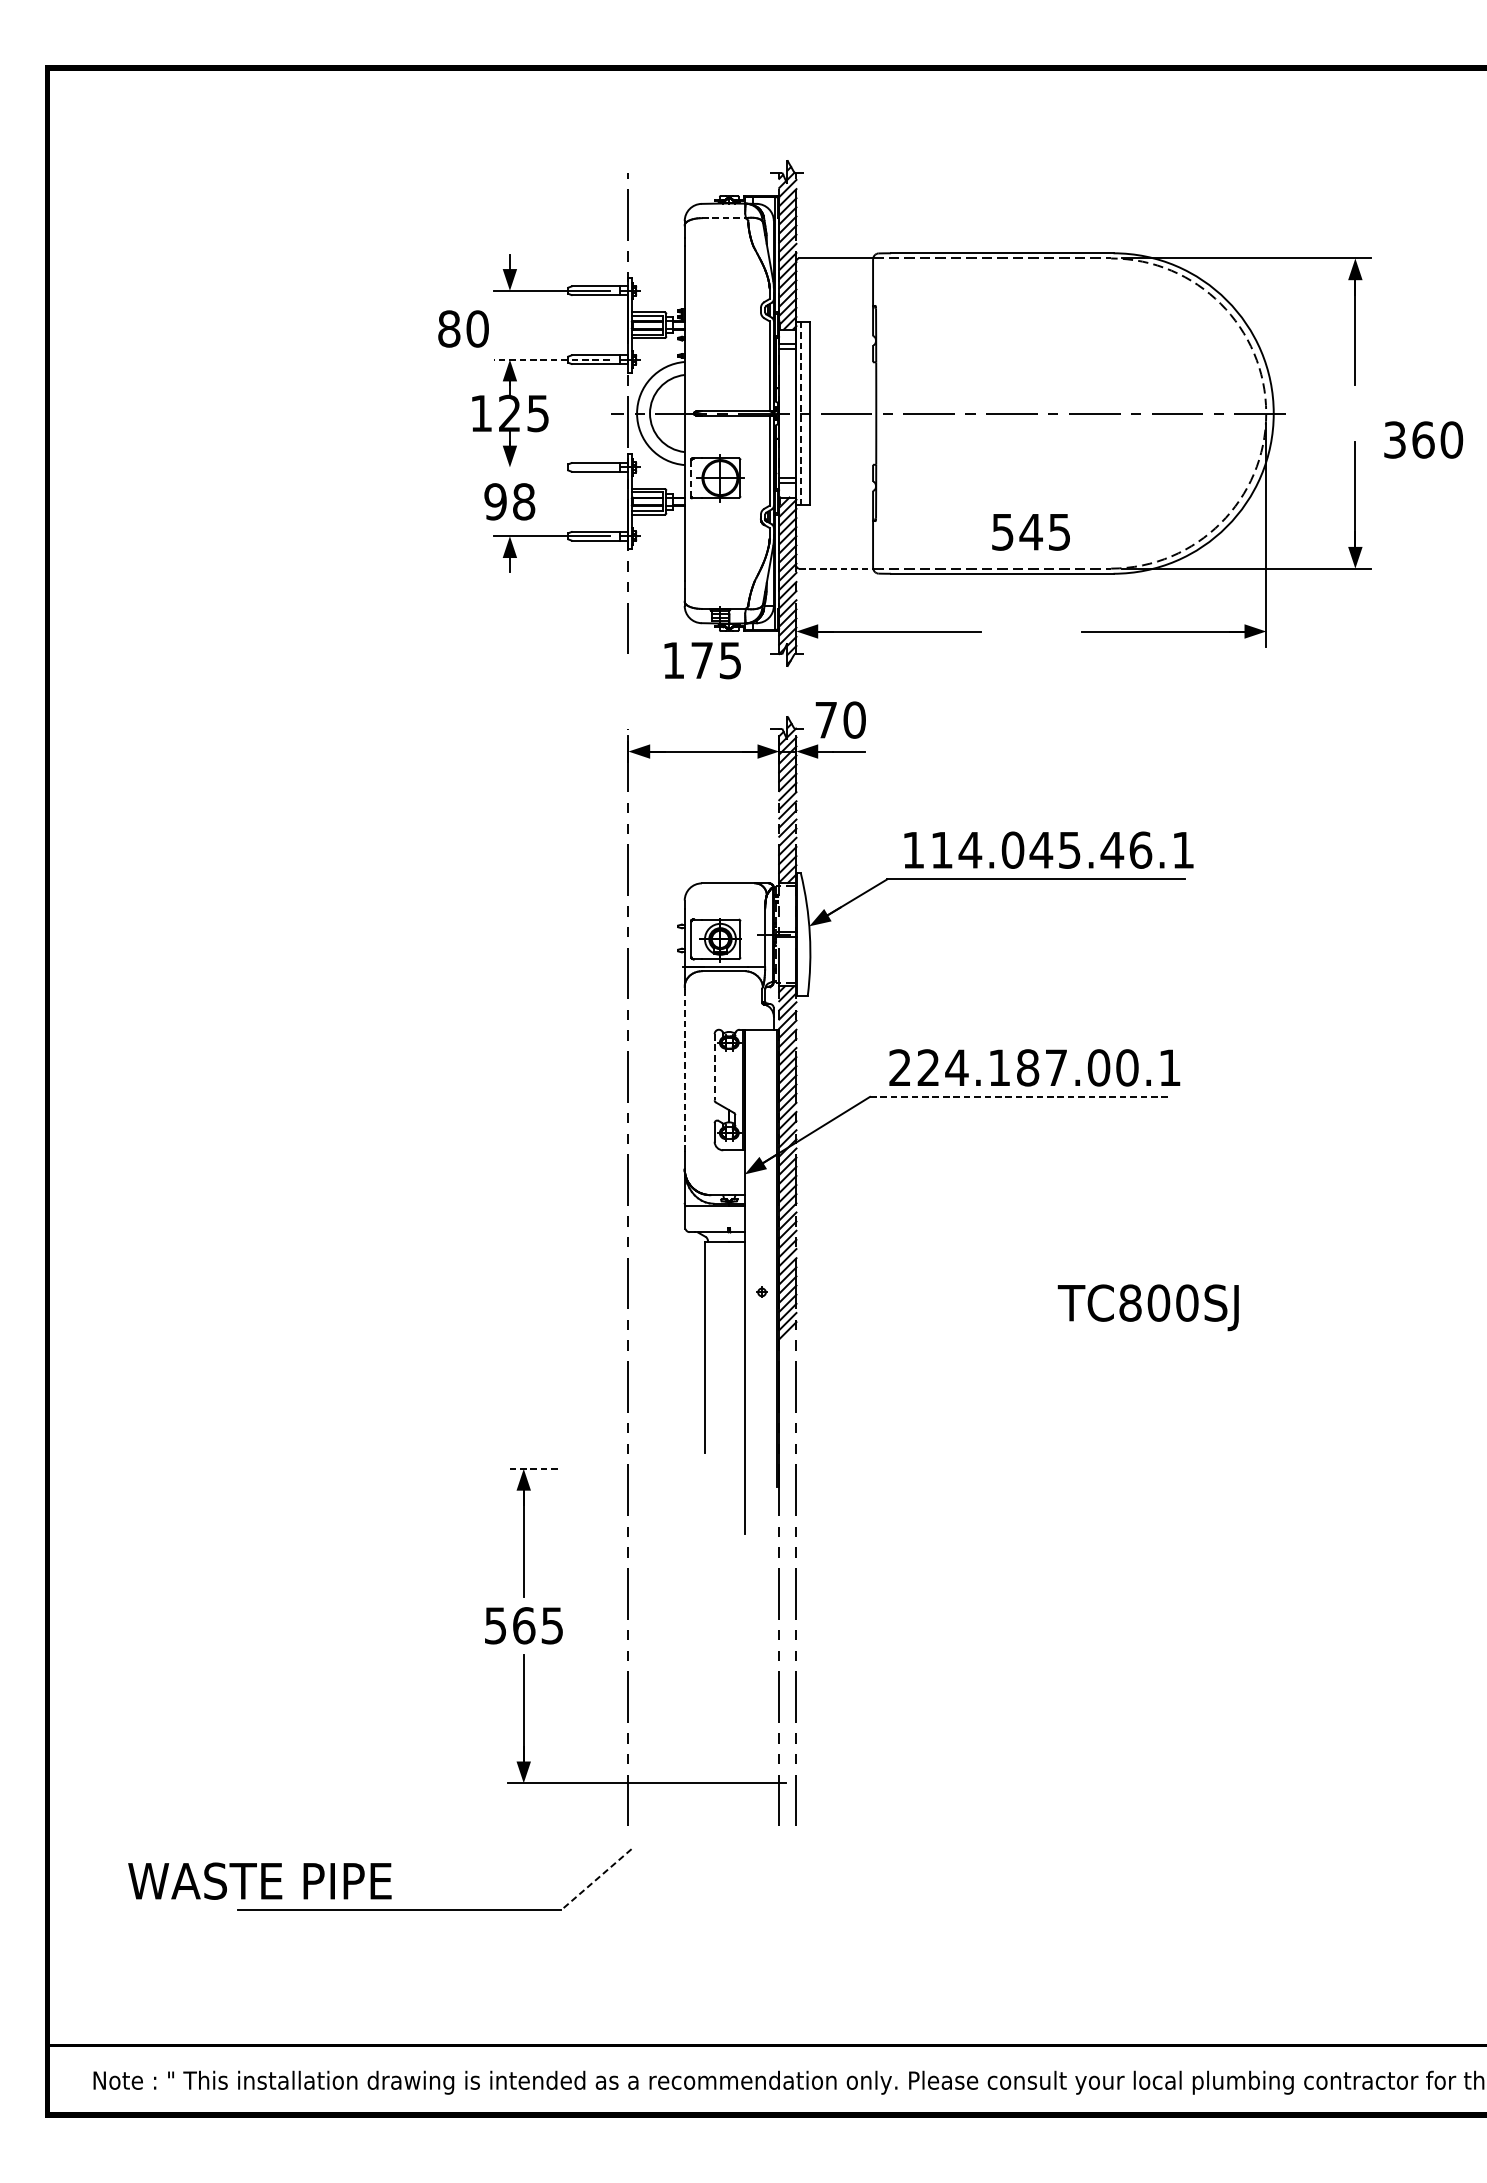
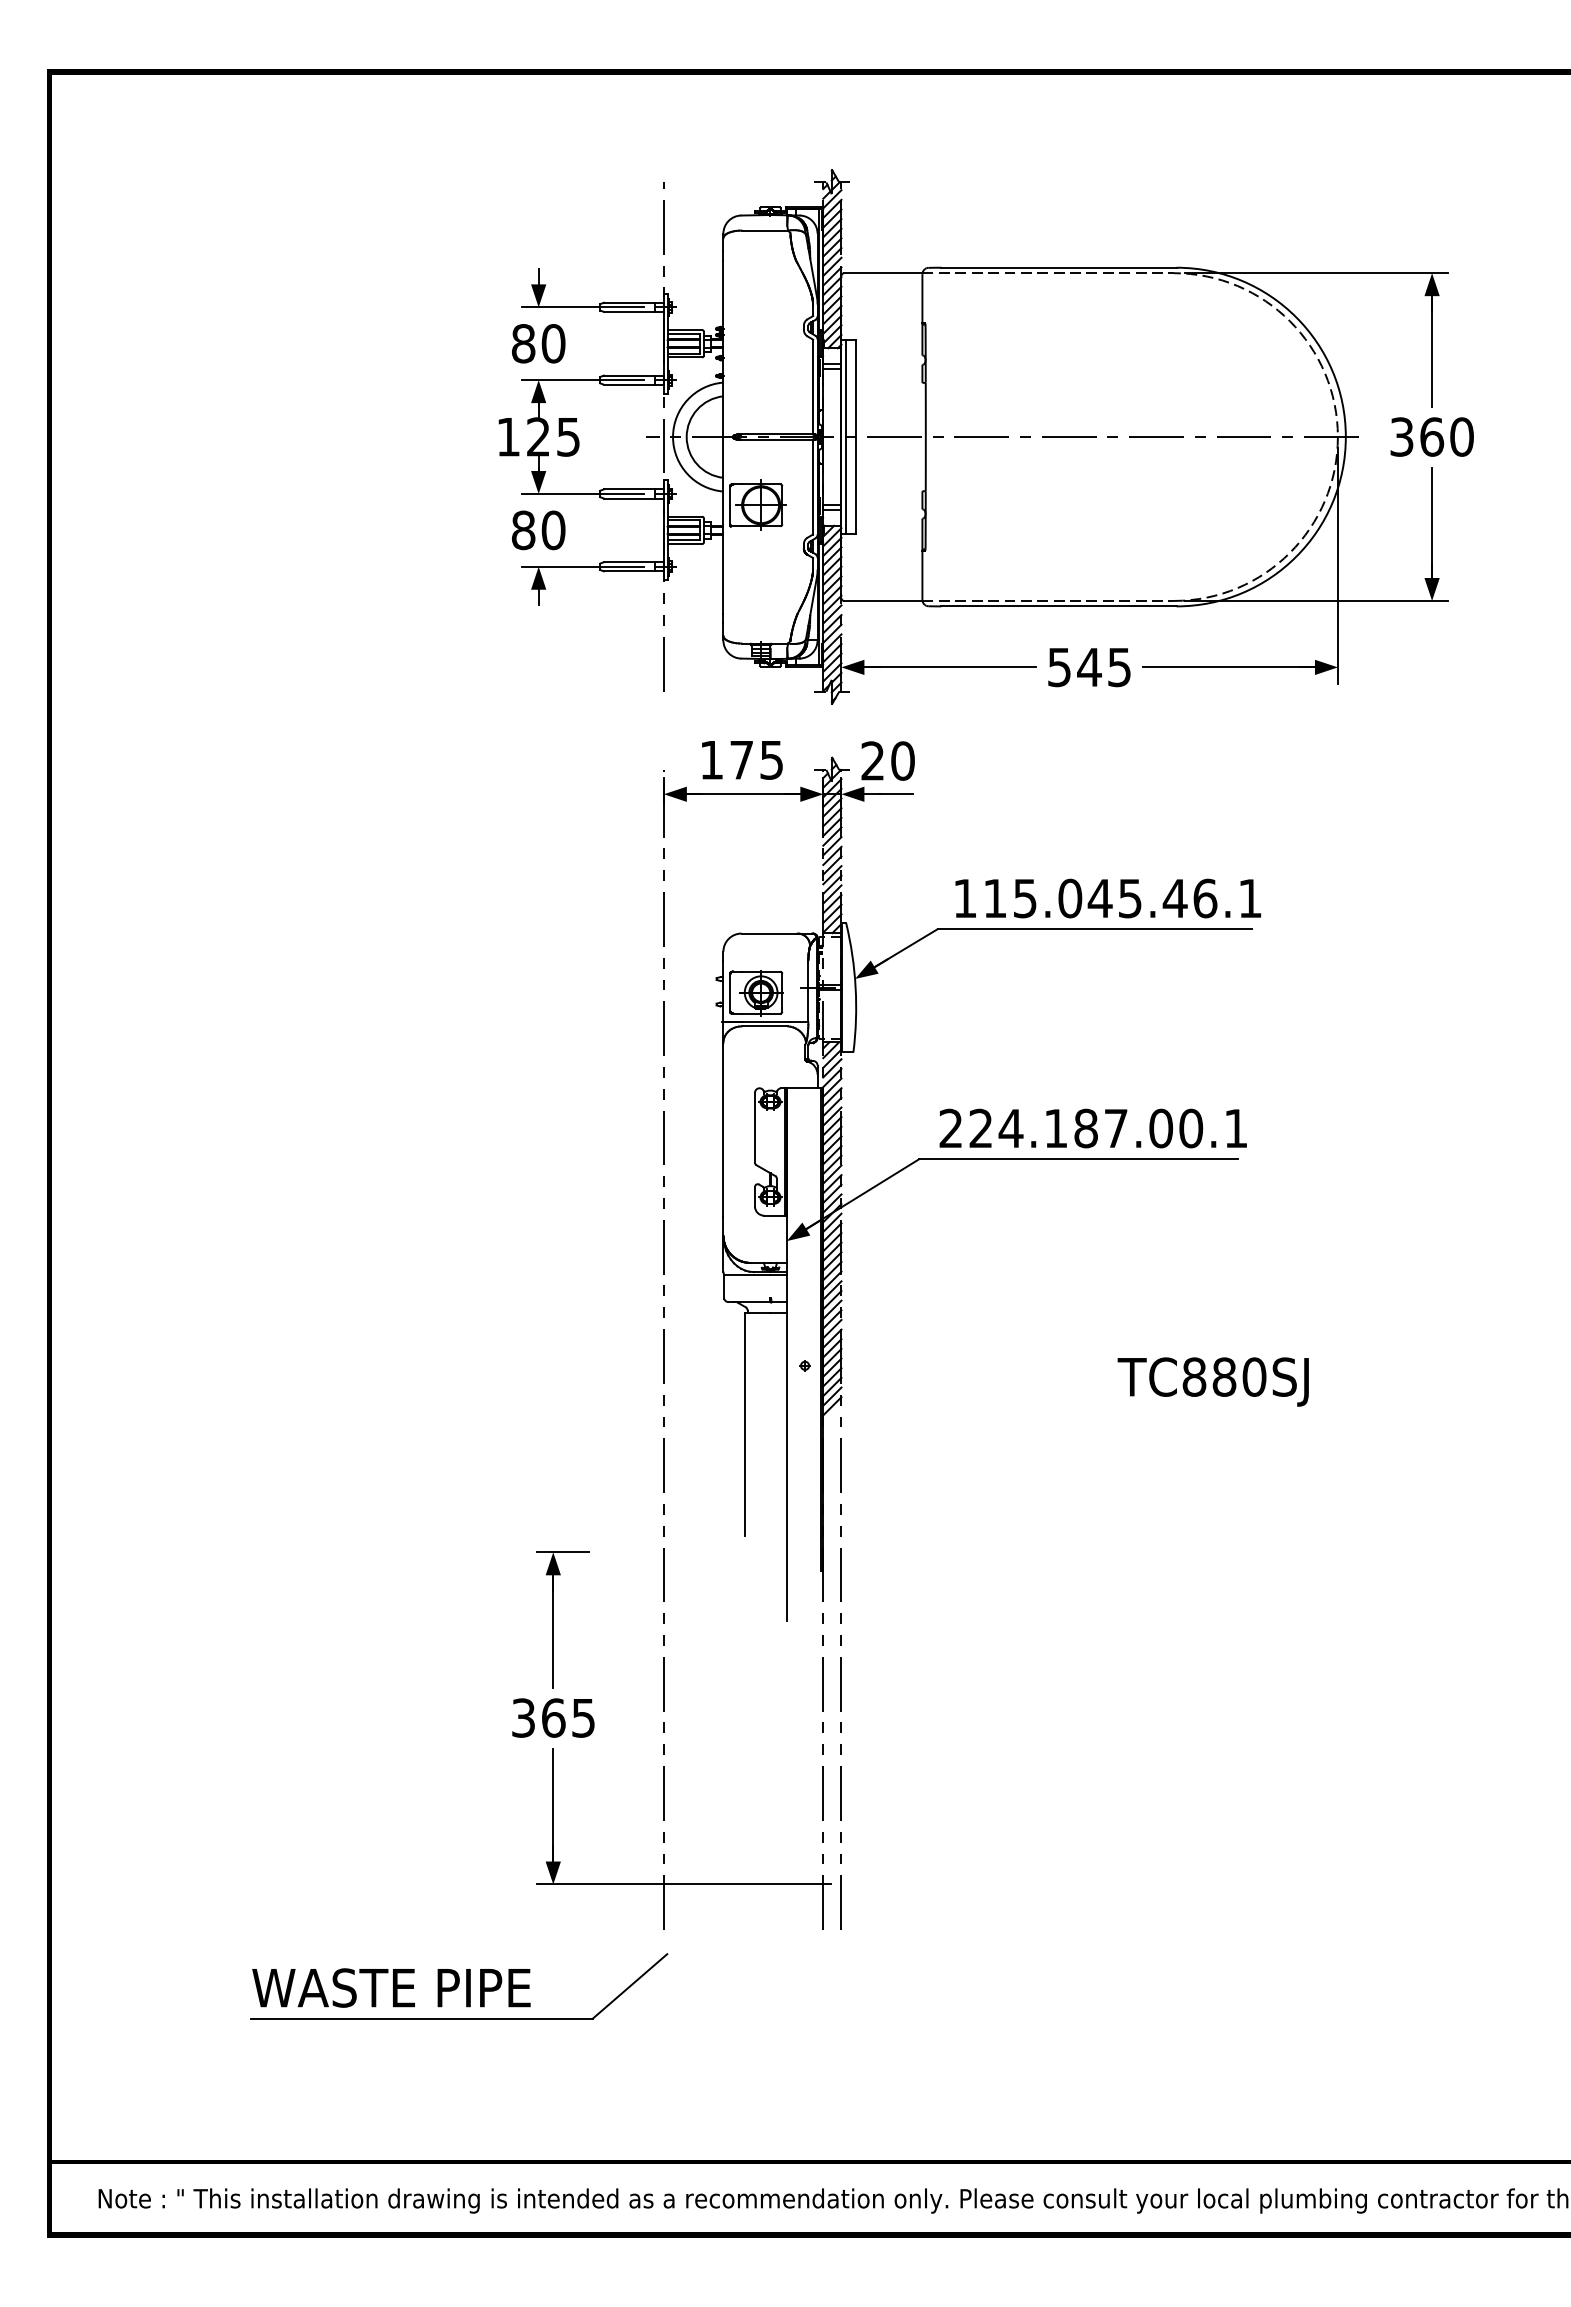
line: (724, 218) -> (765, 230), dashed -> solid
text: (463, 328) -> (538, 343), moved
line: (552, 360) -> (583, 380), dashed -> solid
line: (801, 413) -> (846, 437), dashed -> solid
text: (1422, 439) -> (1431, 436), moved
line: (551, 466) -> (582, 493), added
line: (691, 479) -> (730, 506), dashed -> solid
text: (509, 501) -> (538, 530), 98 -> 80
text: (1031, 532) -> (1089, 667), moved
line: (836, 568) -> (883, 600), dashed -> solid
text: (702, 660) -> (742, 760), moved
text: (825, 719) -> (872, 760), 70 -> 20
text: (969, 850) -> (1024, 898), 114.045.46.1 -> 115.045.46.1
line: (715, 1066) -> (755, 1127), dashed -> solid
line: (684, 1069) -> (723, 1130), dashed -> solid
line: (1020, 1097) -> (1078, 1159), dashed -> solid
text: (1158, 1302) -> (1224, 1376), TC800SJ -> TC880SJ
line: (532, 1469) -> (562, 1552), dashed -> solid
text: (495, 1625) -> (523, 1717), 565 -> 365
line: (595, 1879) -> (629, 1986), dashed -> solid
text: (259, 1880) -> (391, 1987), moved

